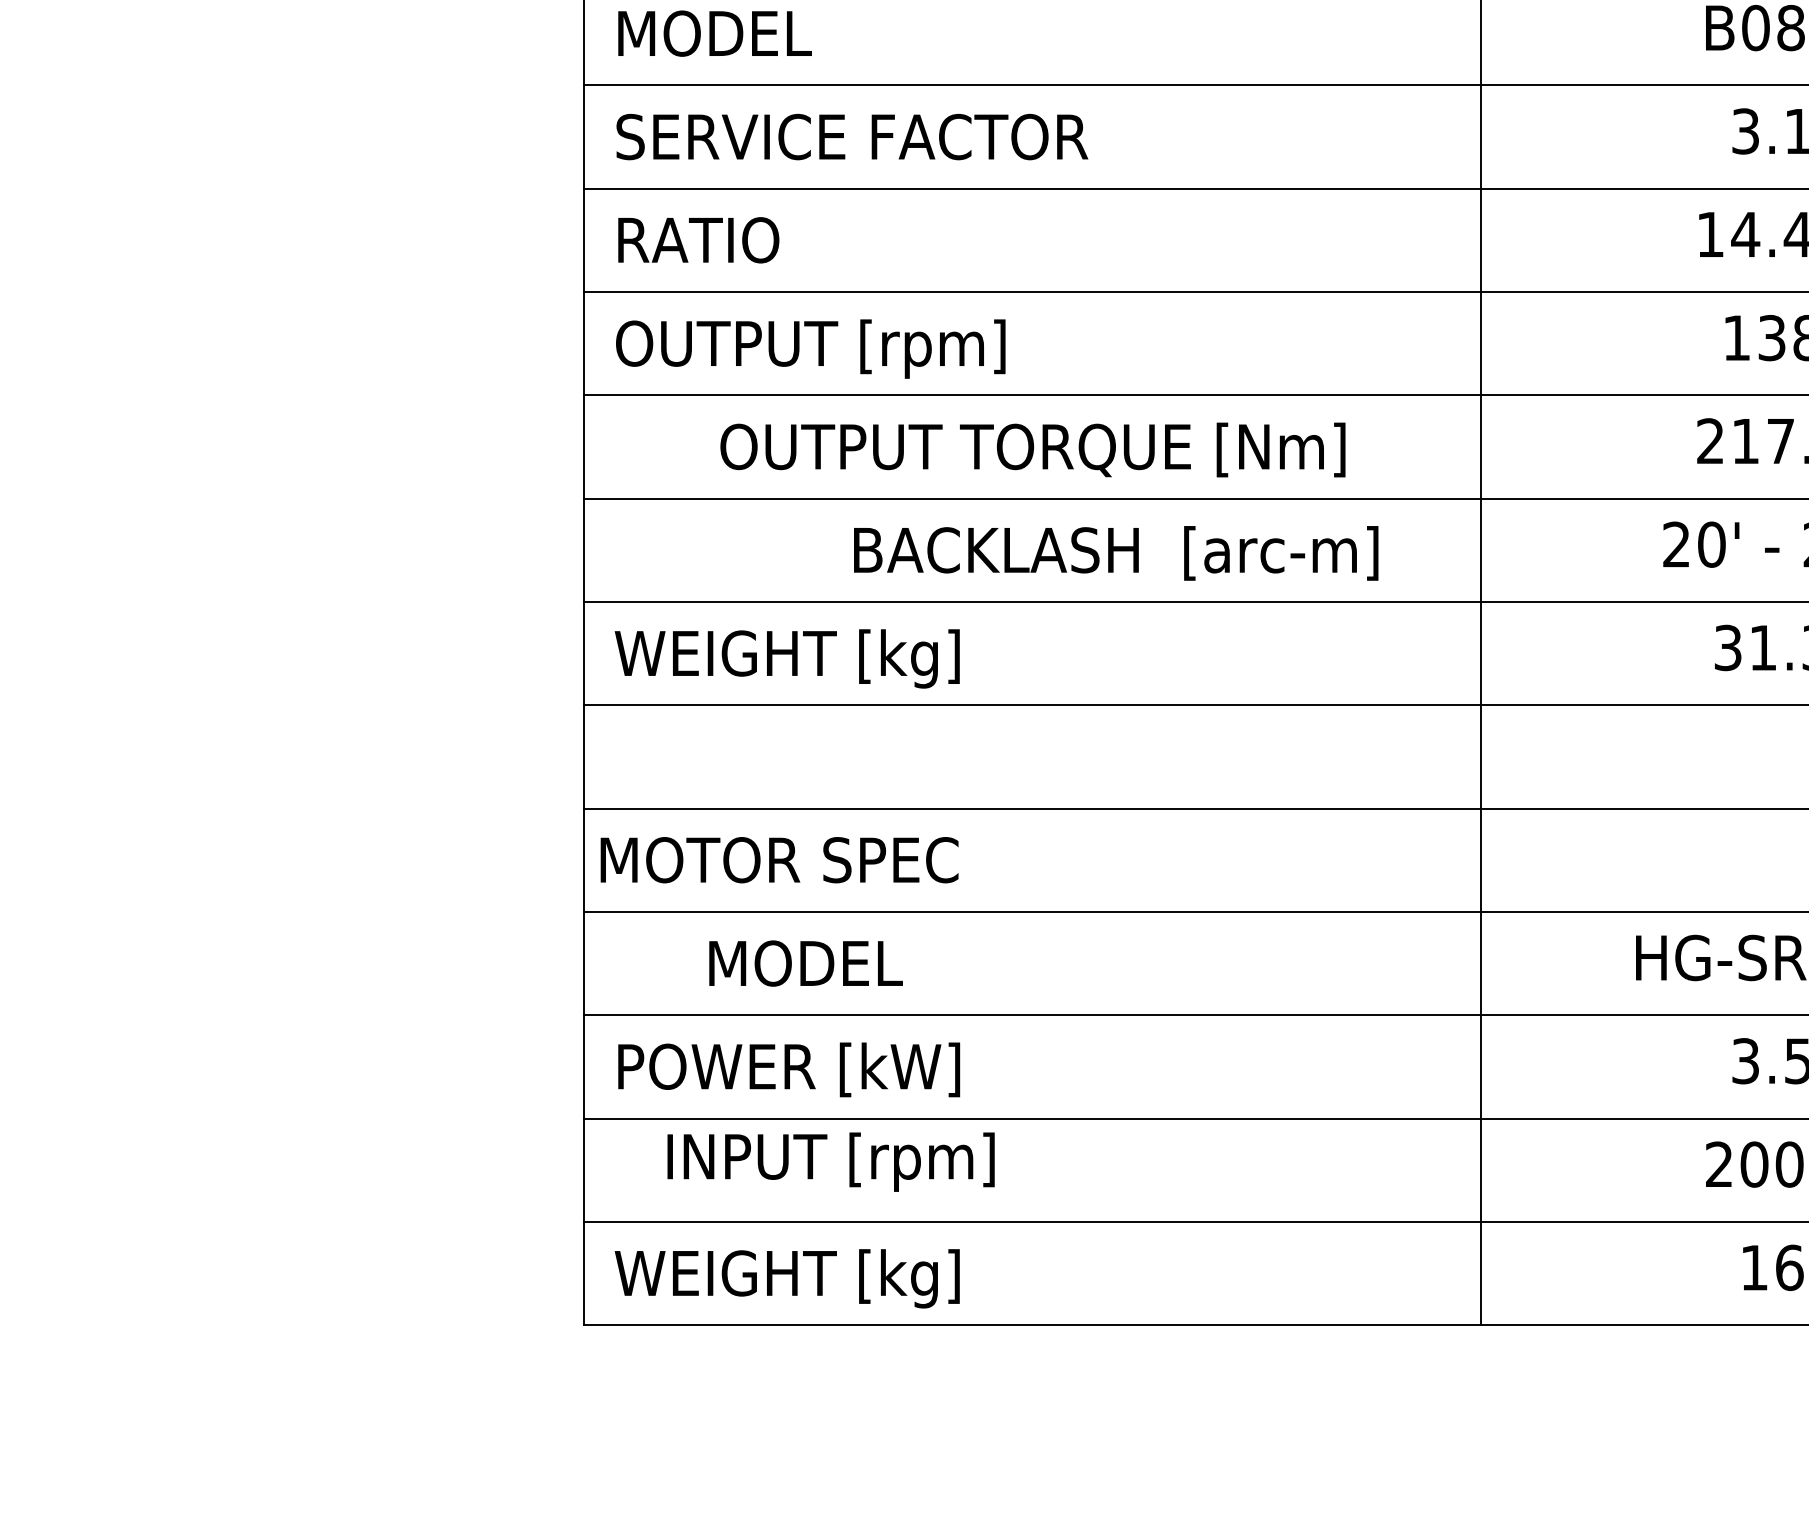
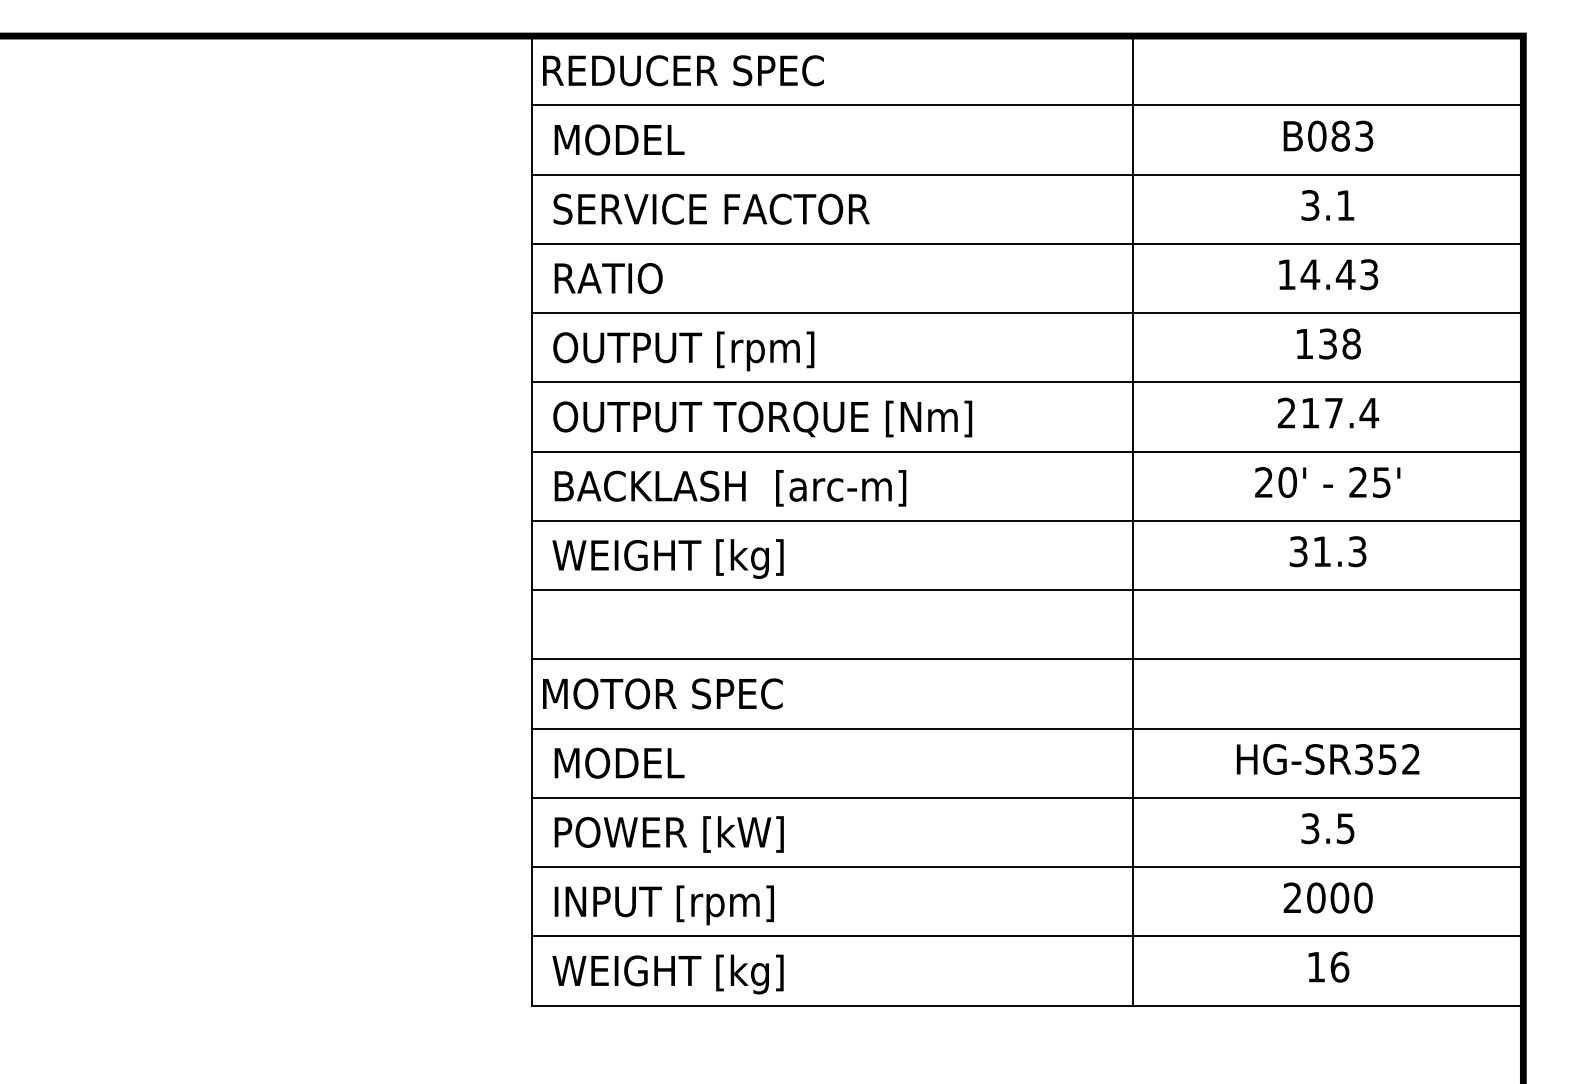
text: (1032, 449) -> (762, 418), moved
text: (1116, 553) -> (730, 488), moved
text: (805, 962) -> (619, 762), moved
text: (829, 1162) -> (663, 905), moved

